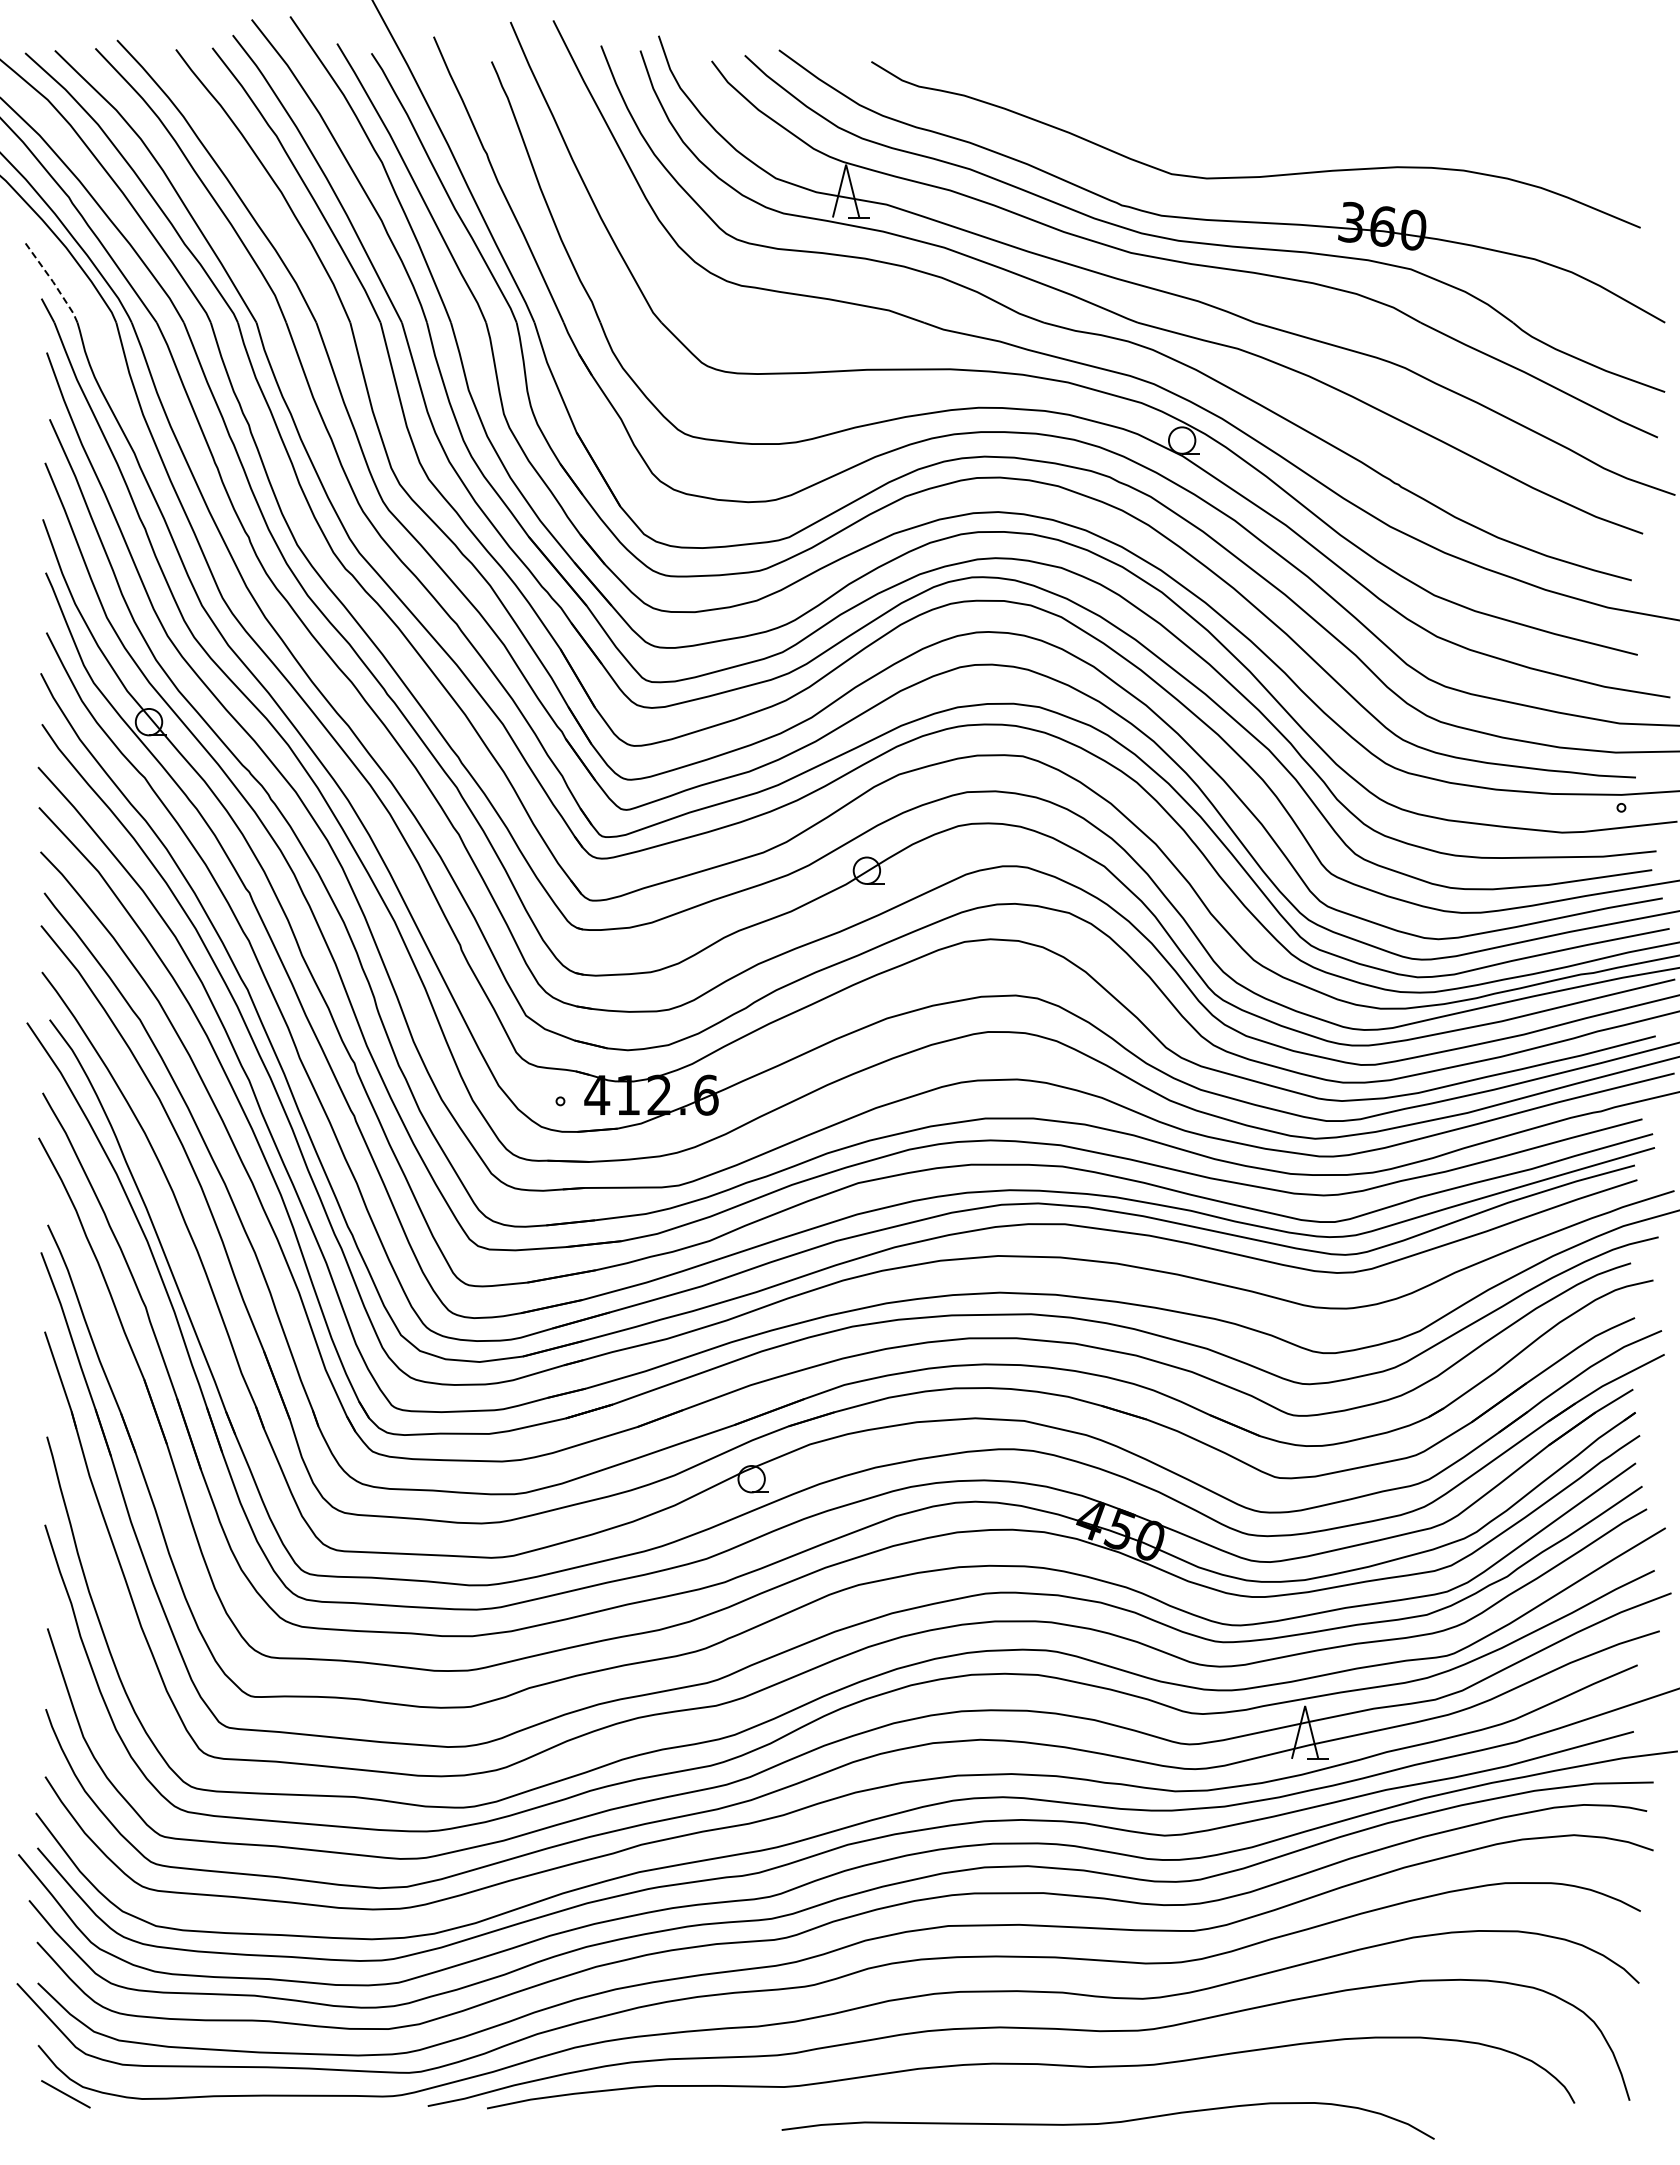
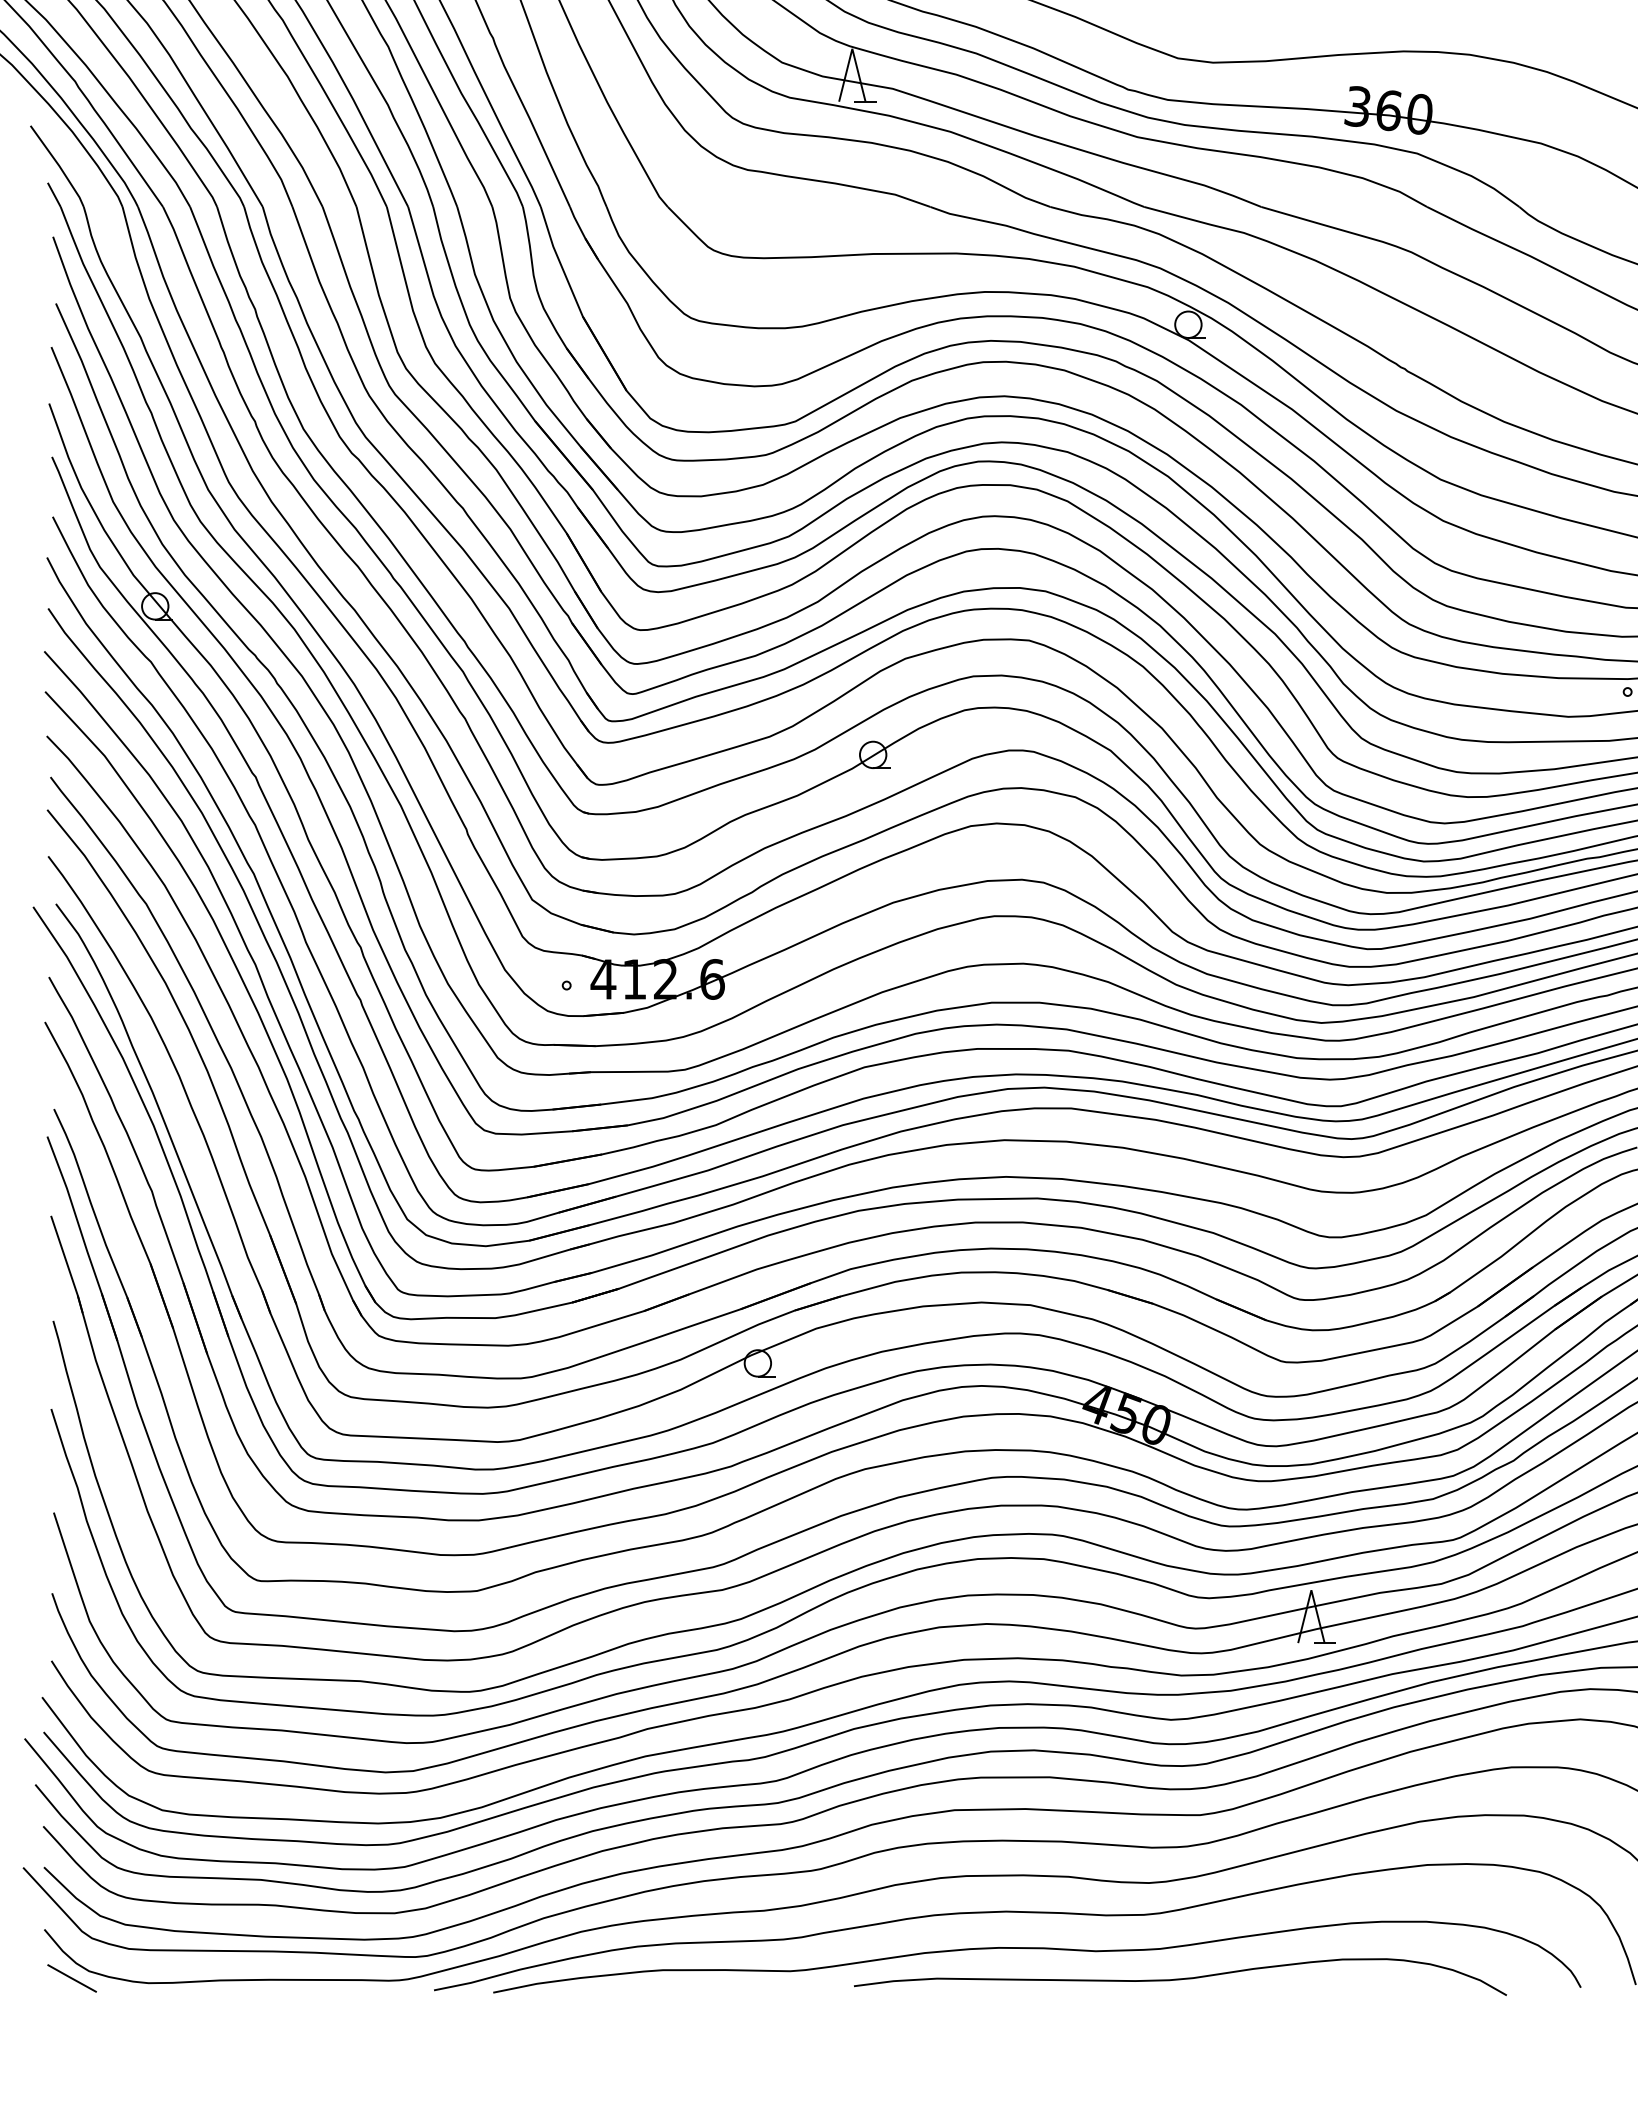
line: (53, 281) -> (59, 165), dashed -> solid
curve: (1107, 2122) -> (1179, 1978), moved

